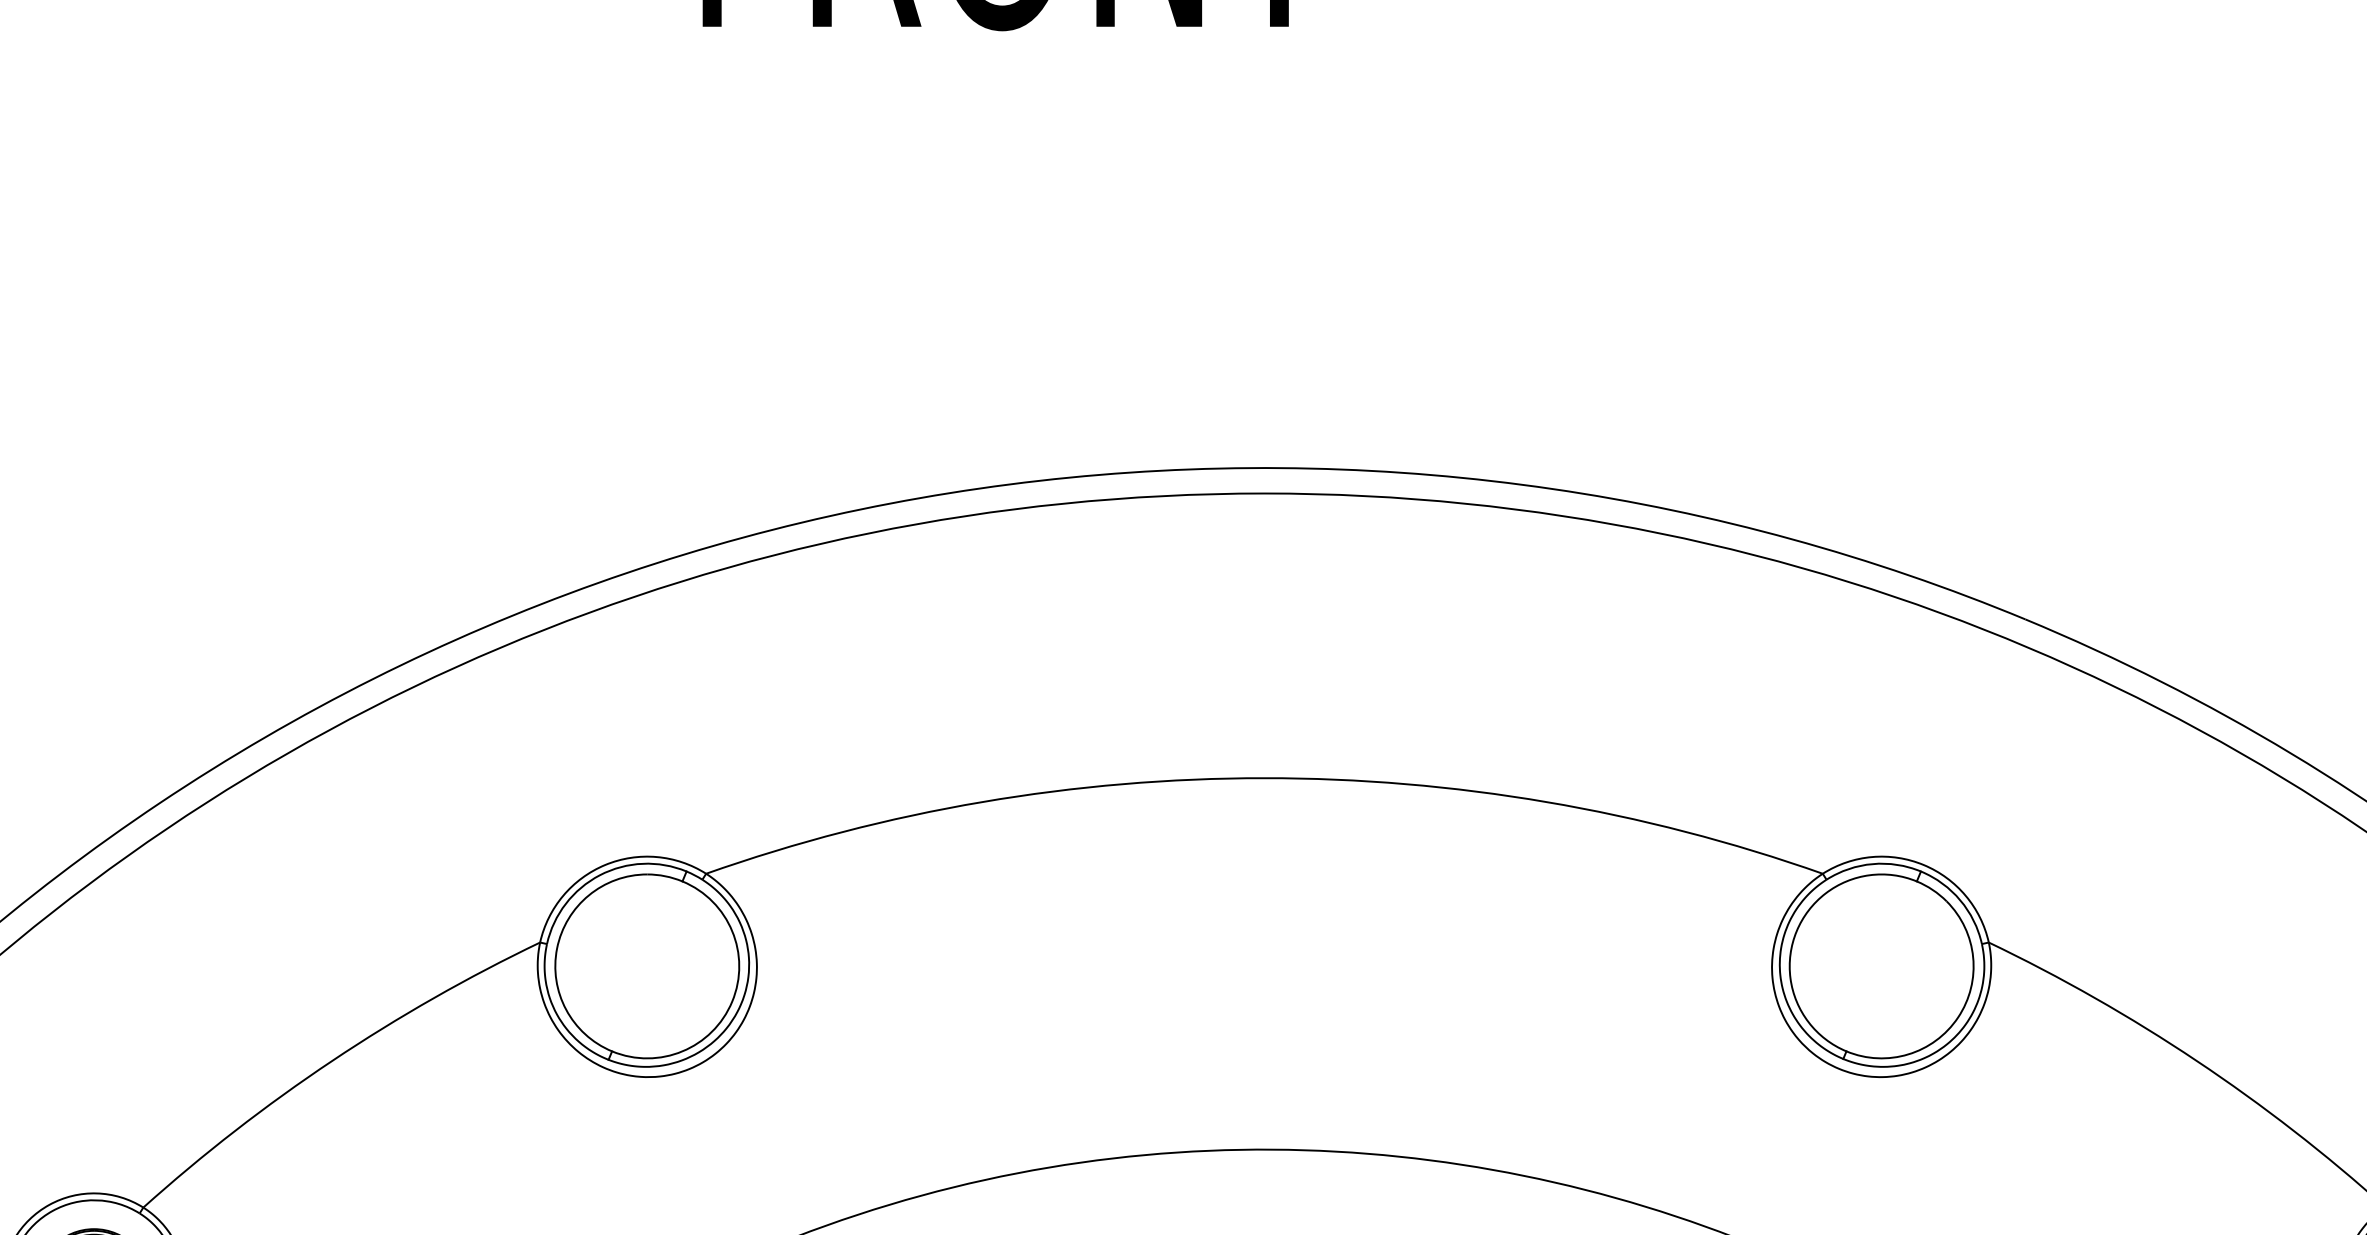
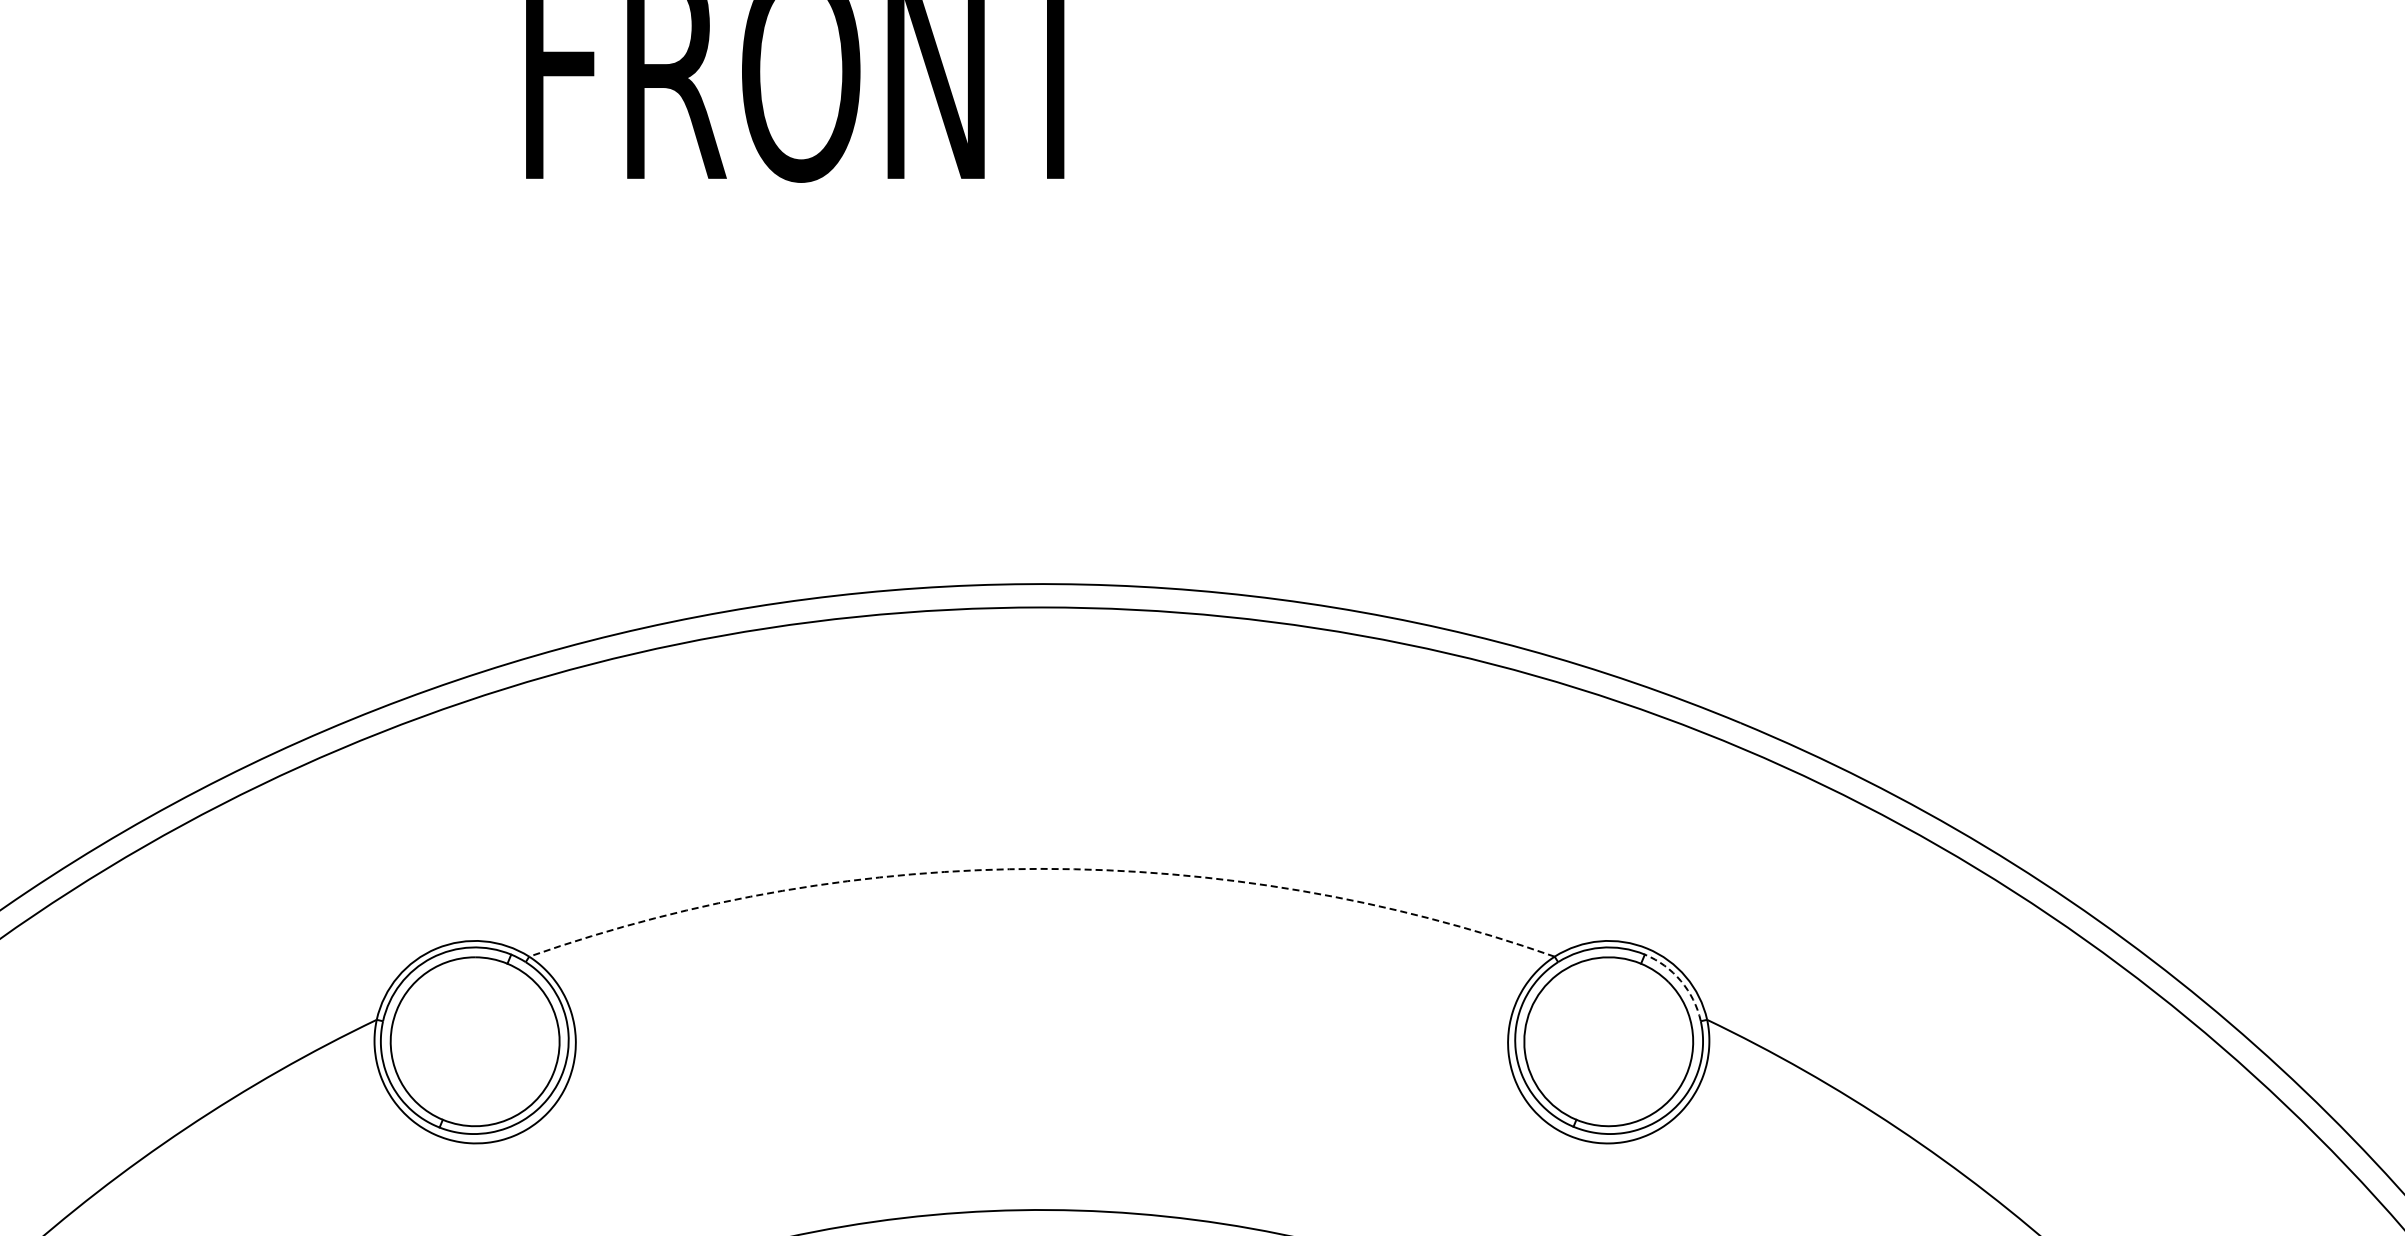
arc: (1263, 777) -> (1041, 868), solid -> dashed
arc: (1959, 900) -> (1680, 981), solid -> dashed

